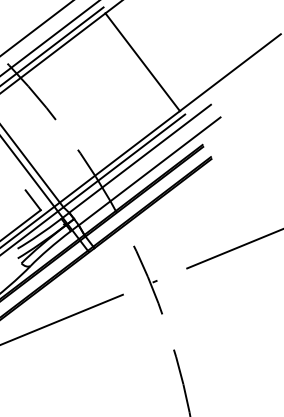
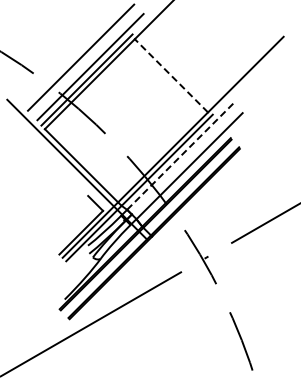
line: (142, 61) -> (171, 75), solid -> dashed
line: (139, 159) -> (179, 157), solid -> dashed

